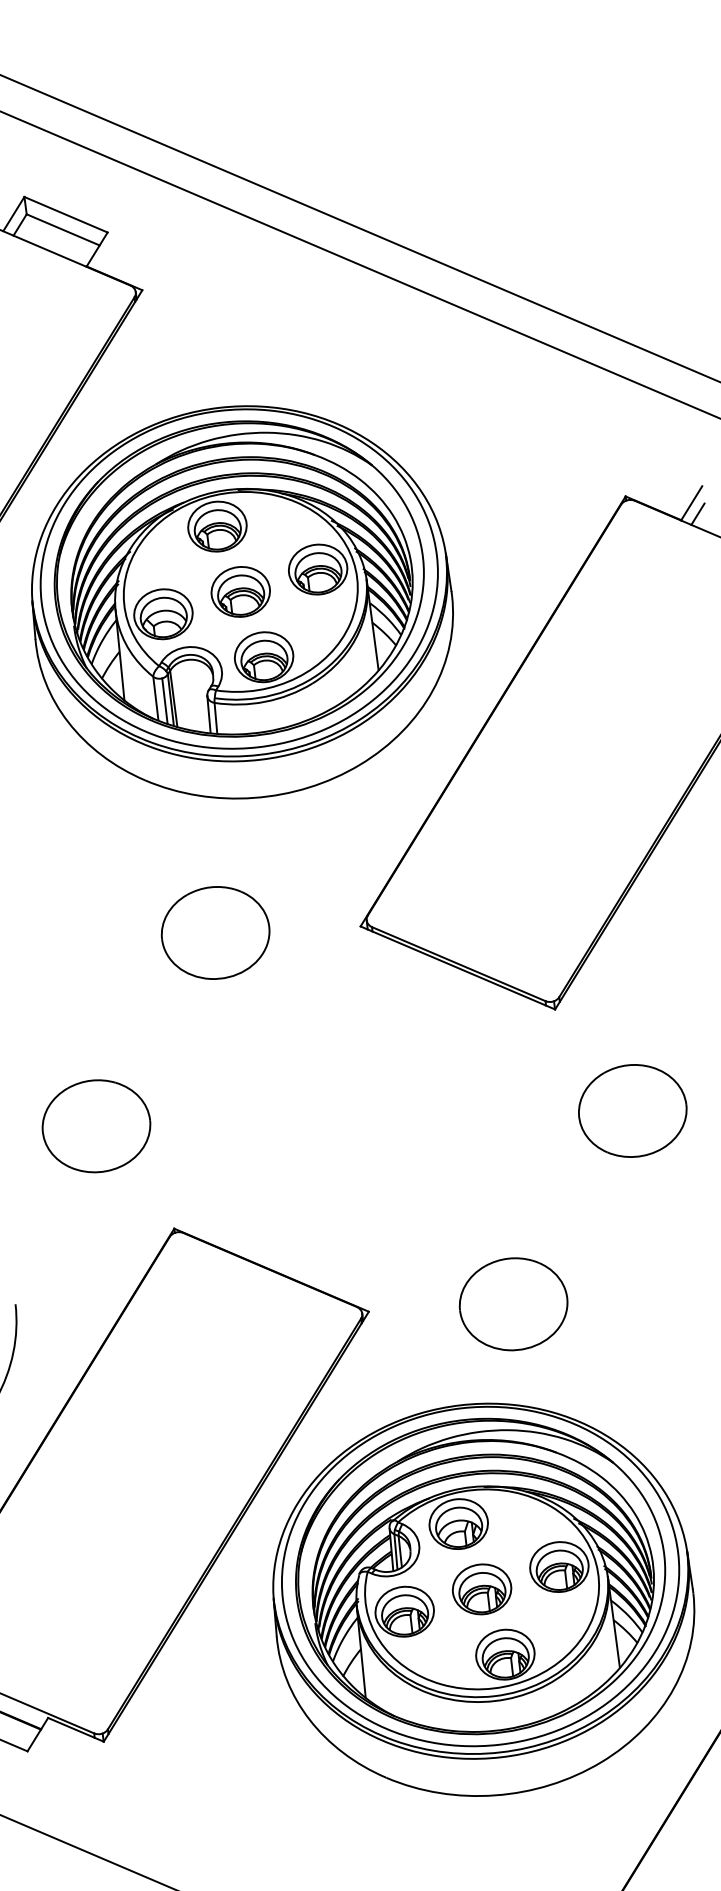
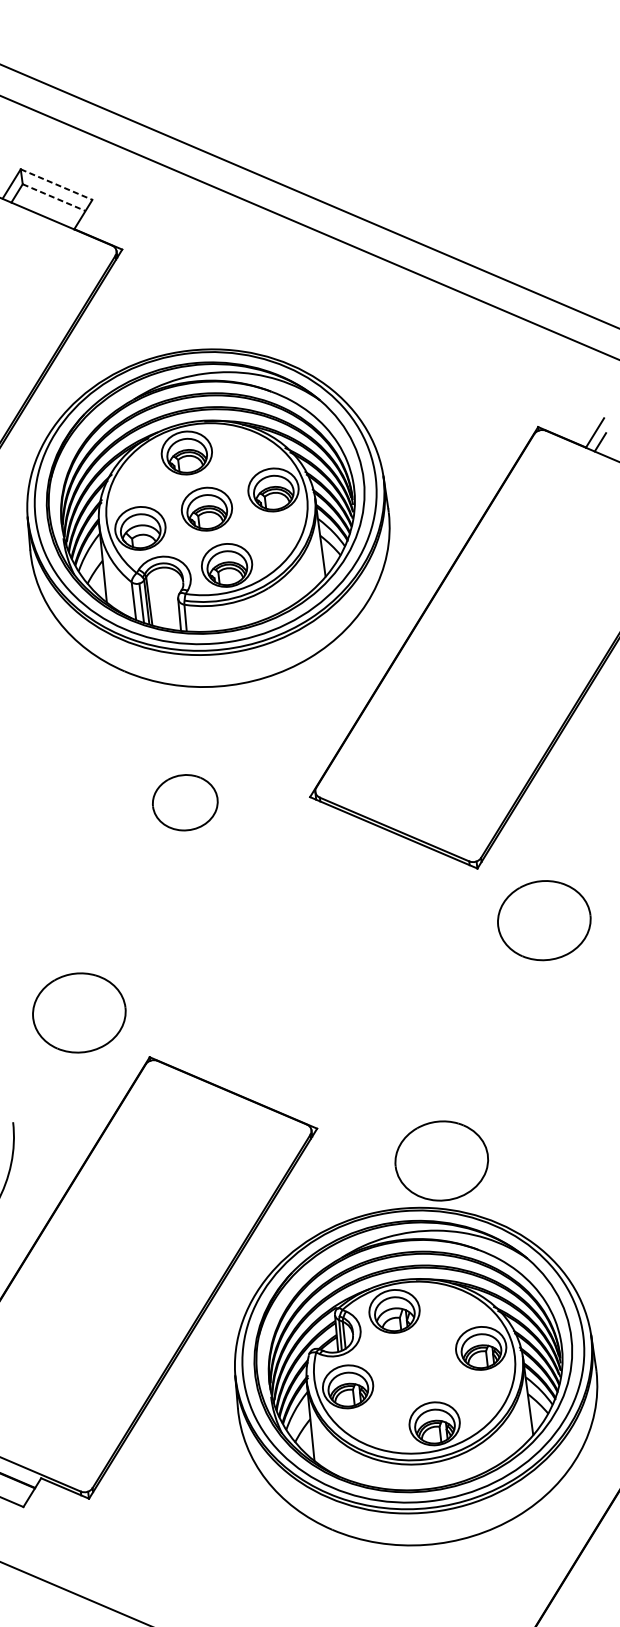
line: (66, 214) -> (56, 184), solid -> dashed
line: (63, 229) -> (54, 197), solid -> dashed
part: (215, 932) -> (185, 802), size x0.7
part: (632, 1110) -> (544, 920), moved
part: (96, 1126) -> (79, 1013), moved
part: (513, 1304) -> (441, 1161), moved
part: (481, 1589) -> (414, 1367), removed

